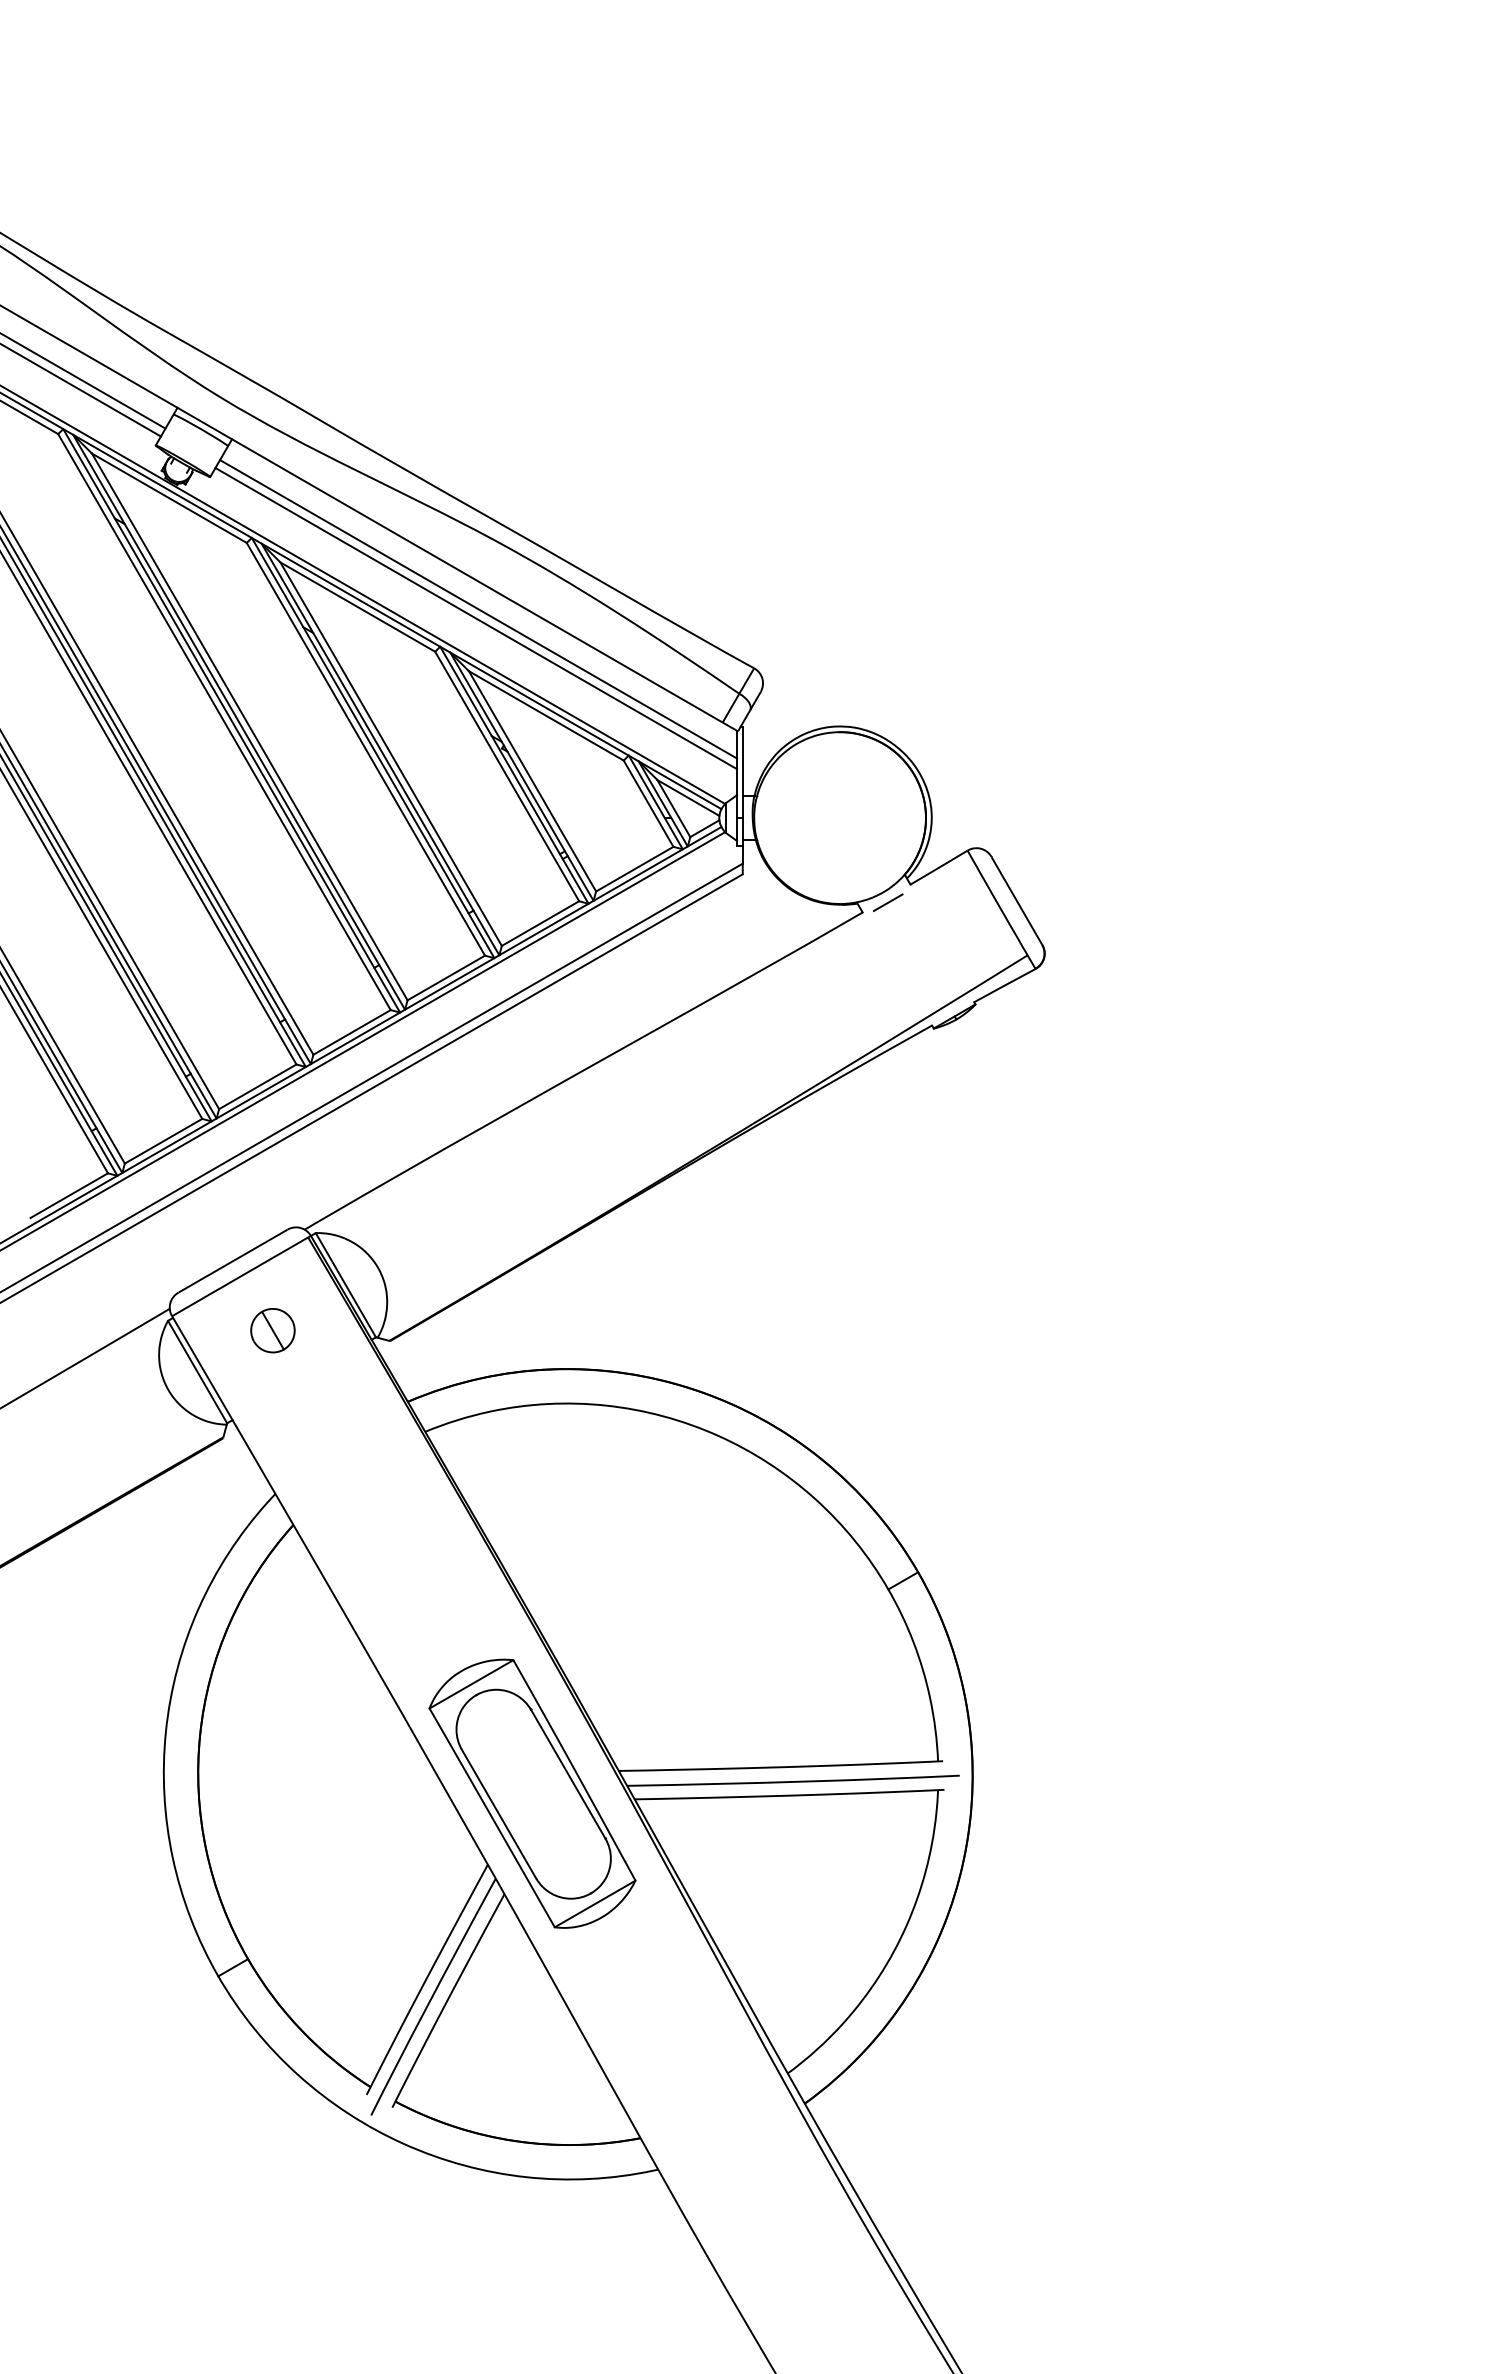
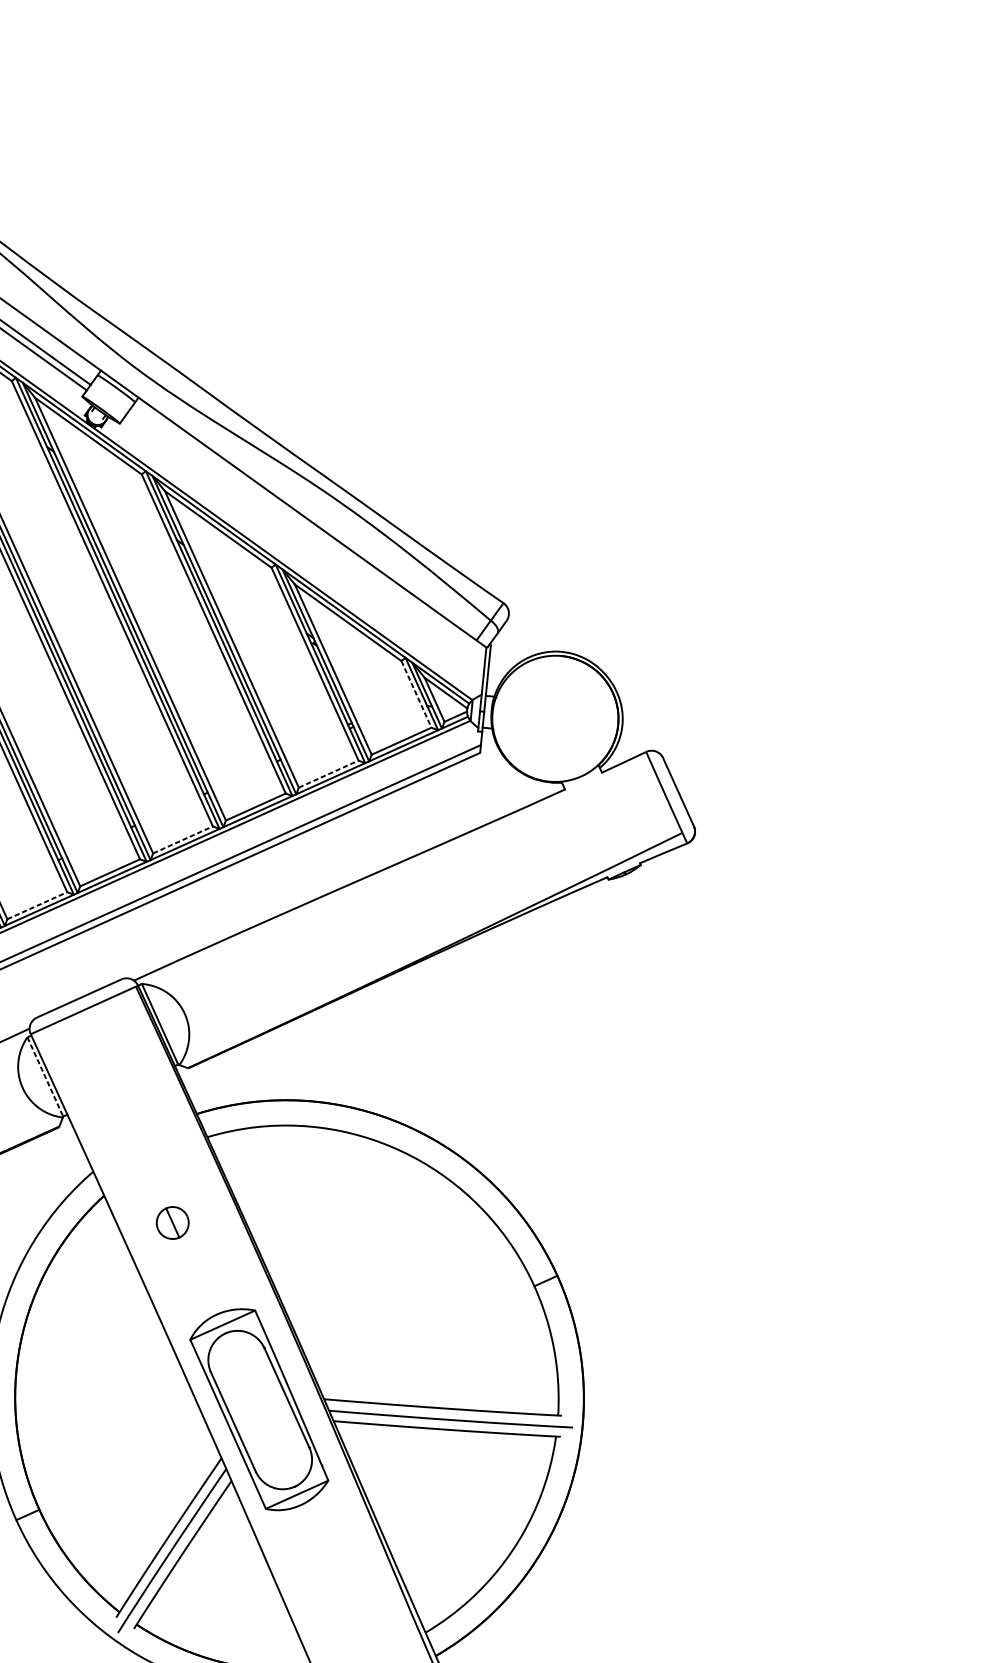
line: (478, 609) -> (306, 540), removed
line: (476, 618) -> (304, 546), removed
line: (648, 803) -> (416, 694), solid -> dashed
line: (887, 902) -> (583, 784), removed
line: (540, 923) -> (328, 774), solid -> dashed
line: (352, 1032) -> (183, 840), solid -> dashed
line: (163, 1141) -> (37, 905), solid -> dashed
part: (272, 1330) -> (172, 1222), moved
line: (197, 1372) -> (45, 1077), solid -> dashed

